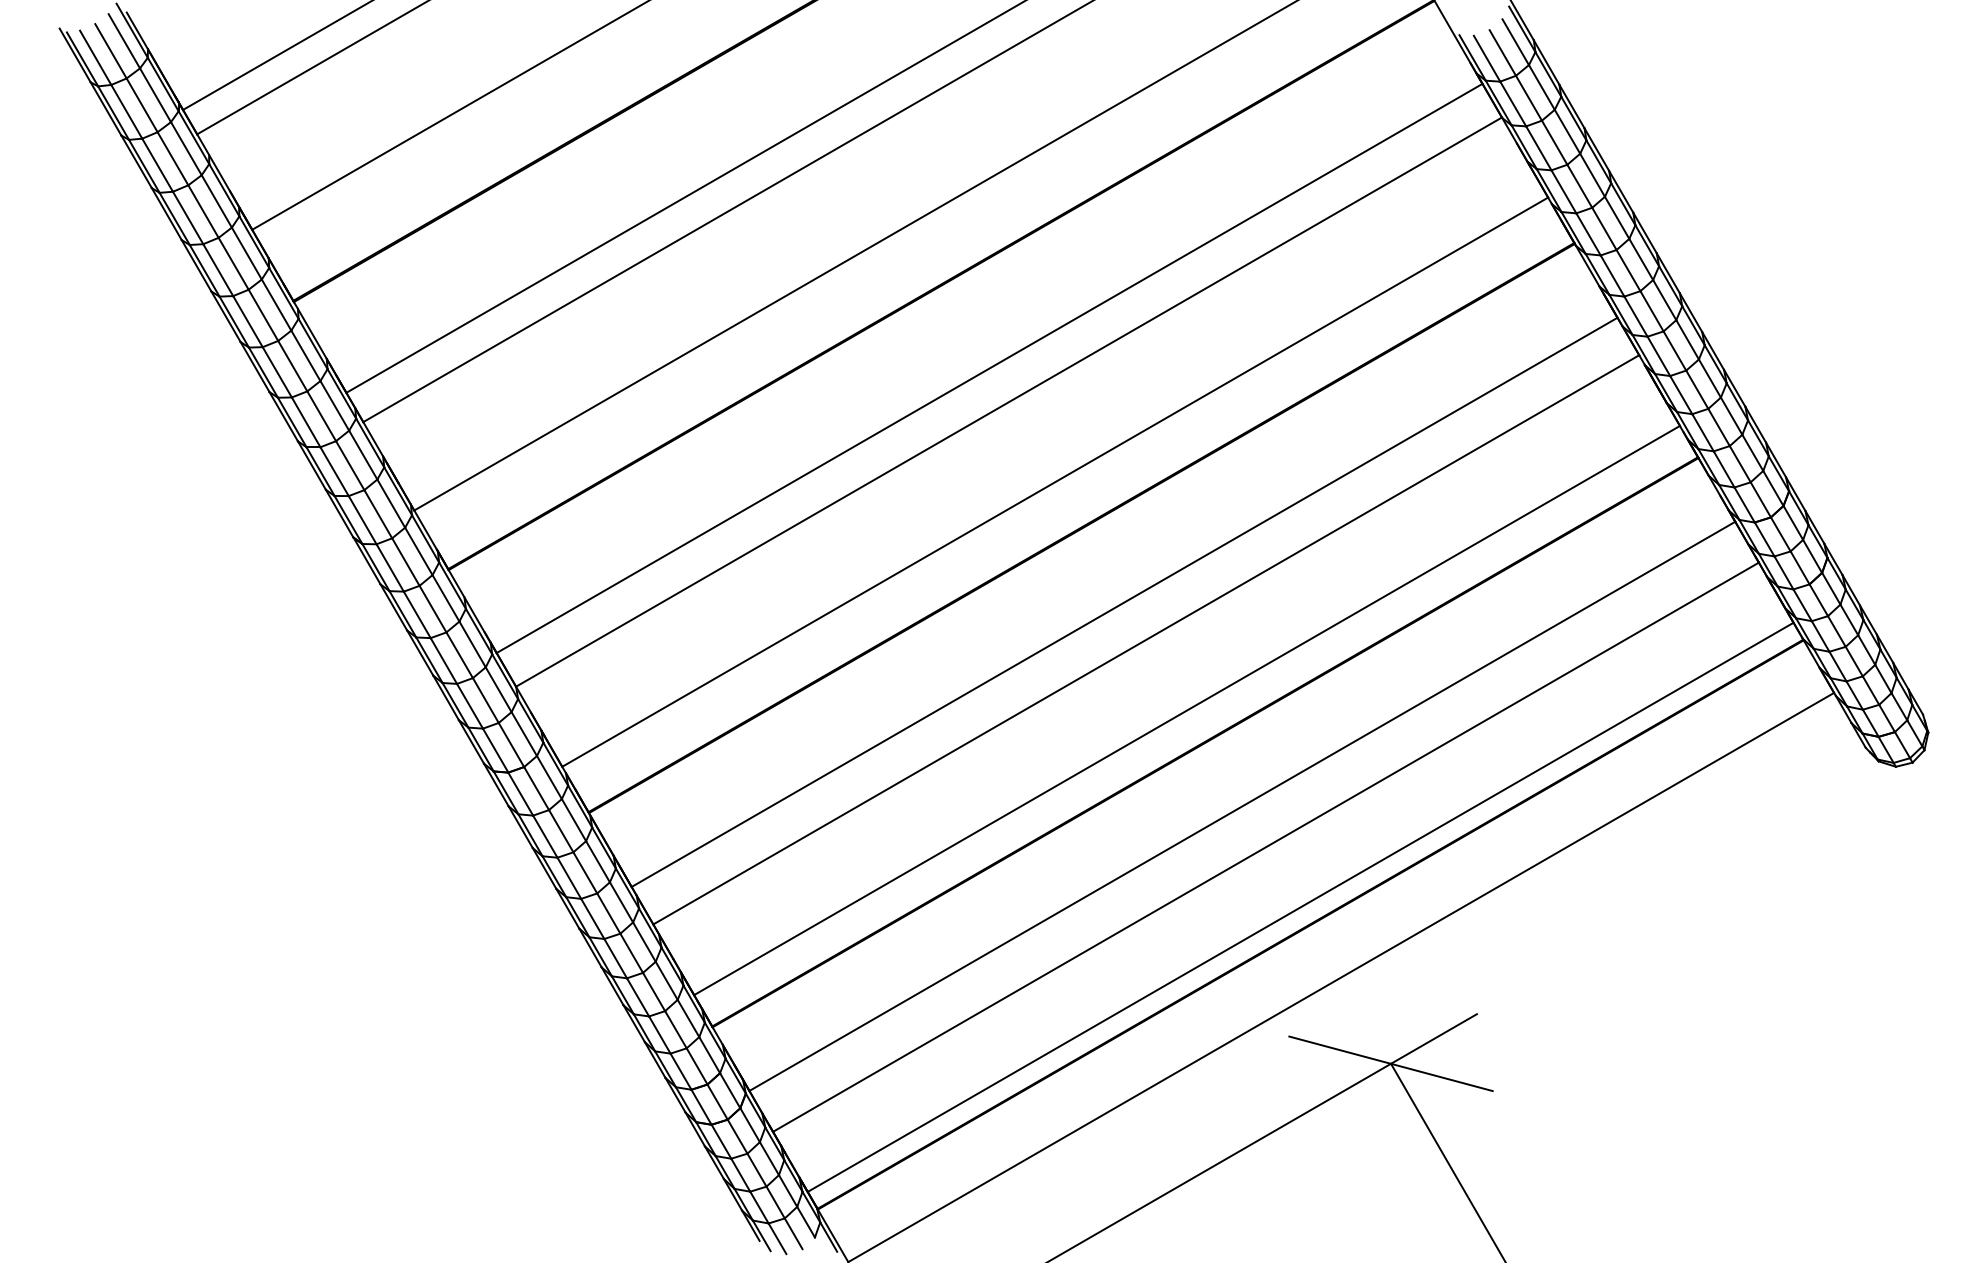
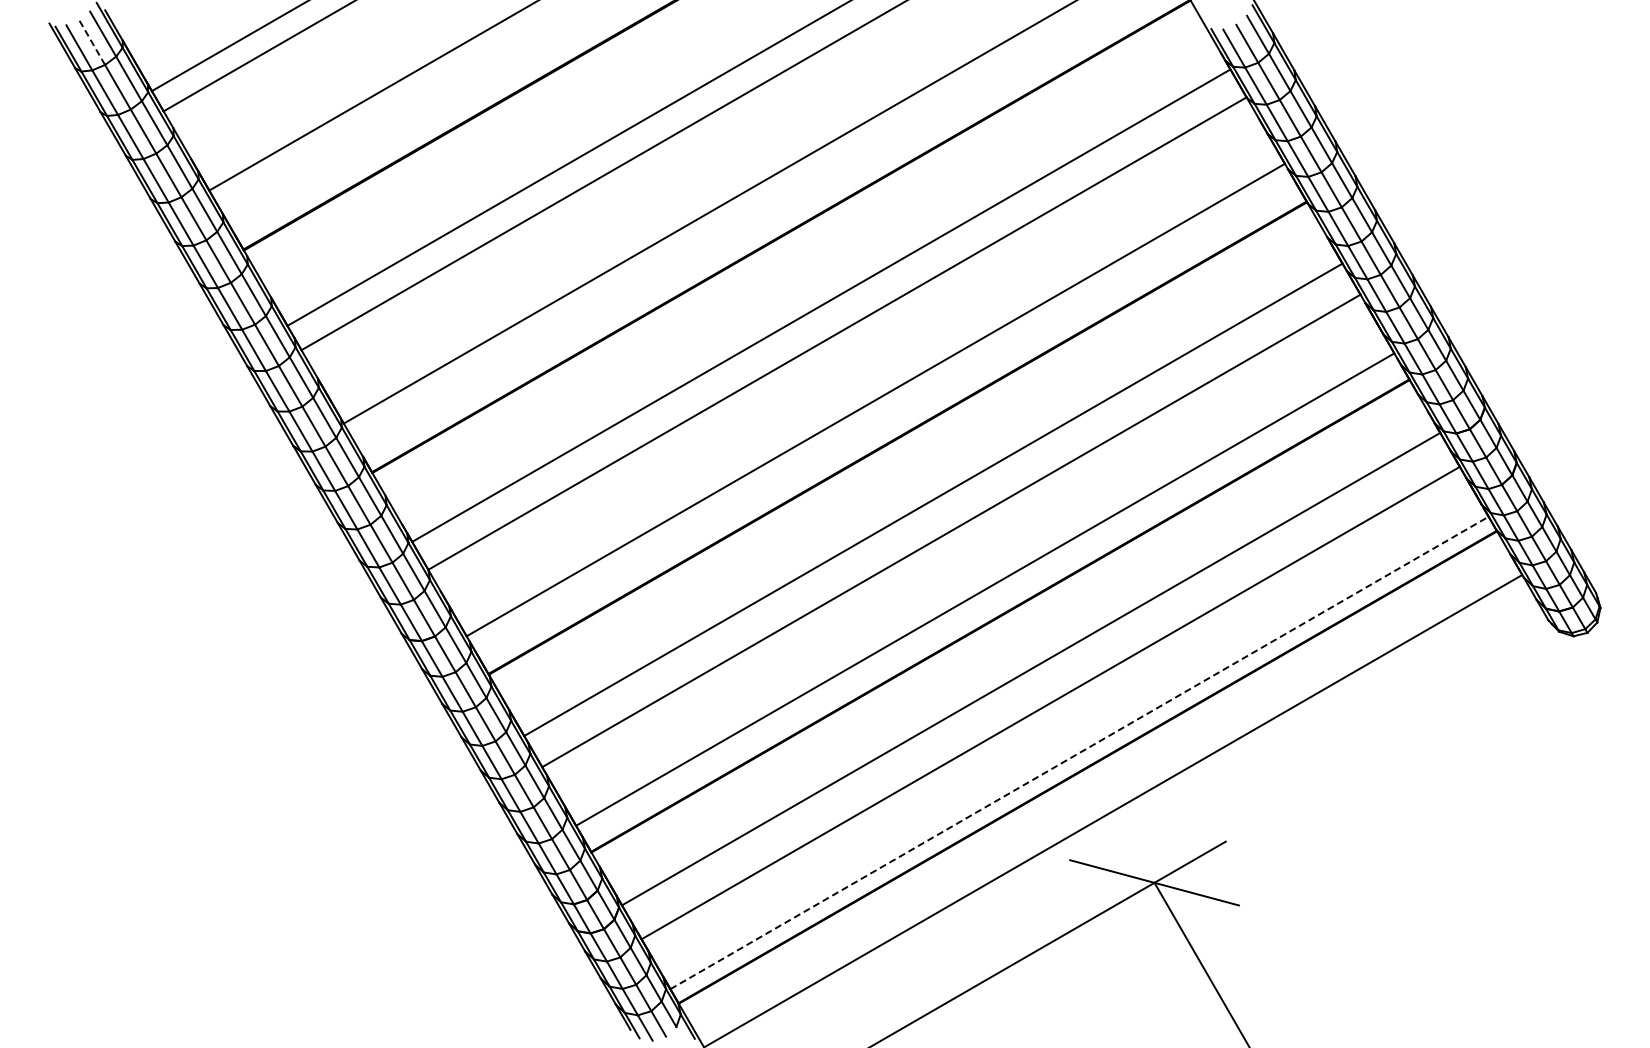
line: (110, 50) -> (91, 41), solid -> dashed
line: (1300, 906) -> (1079, 752), solid -> dashed

